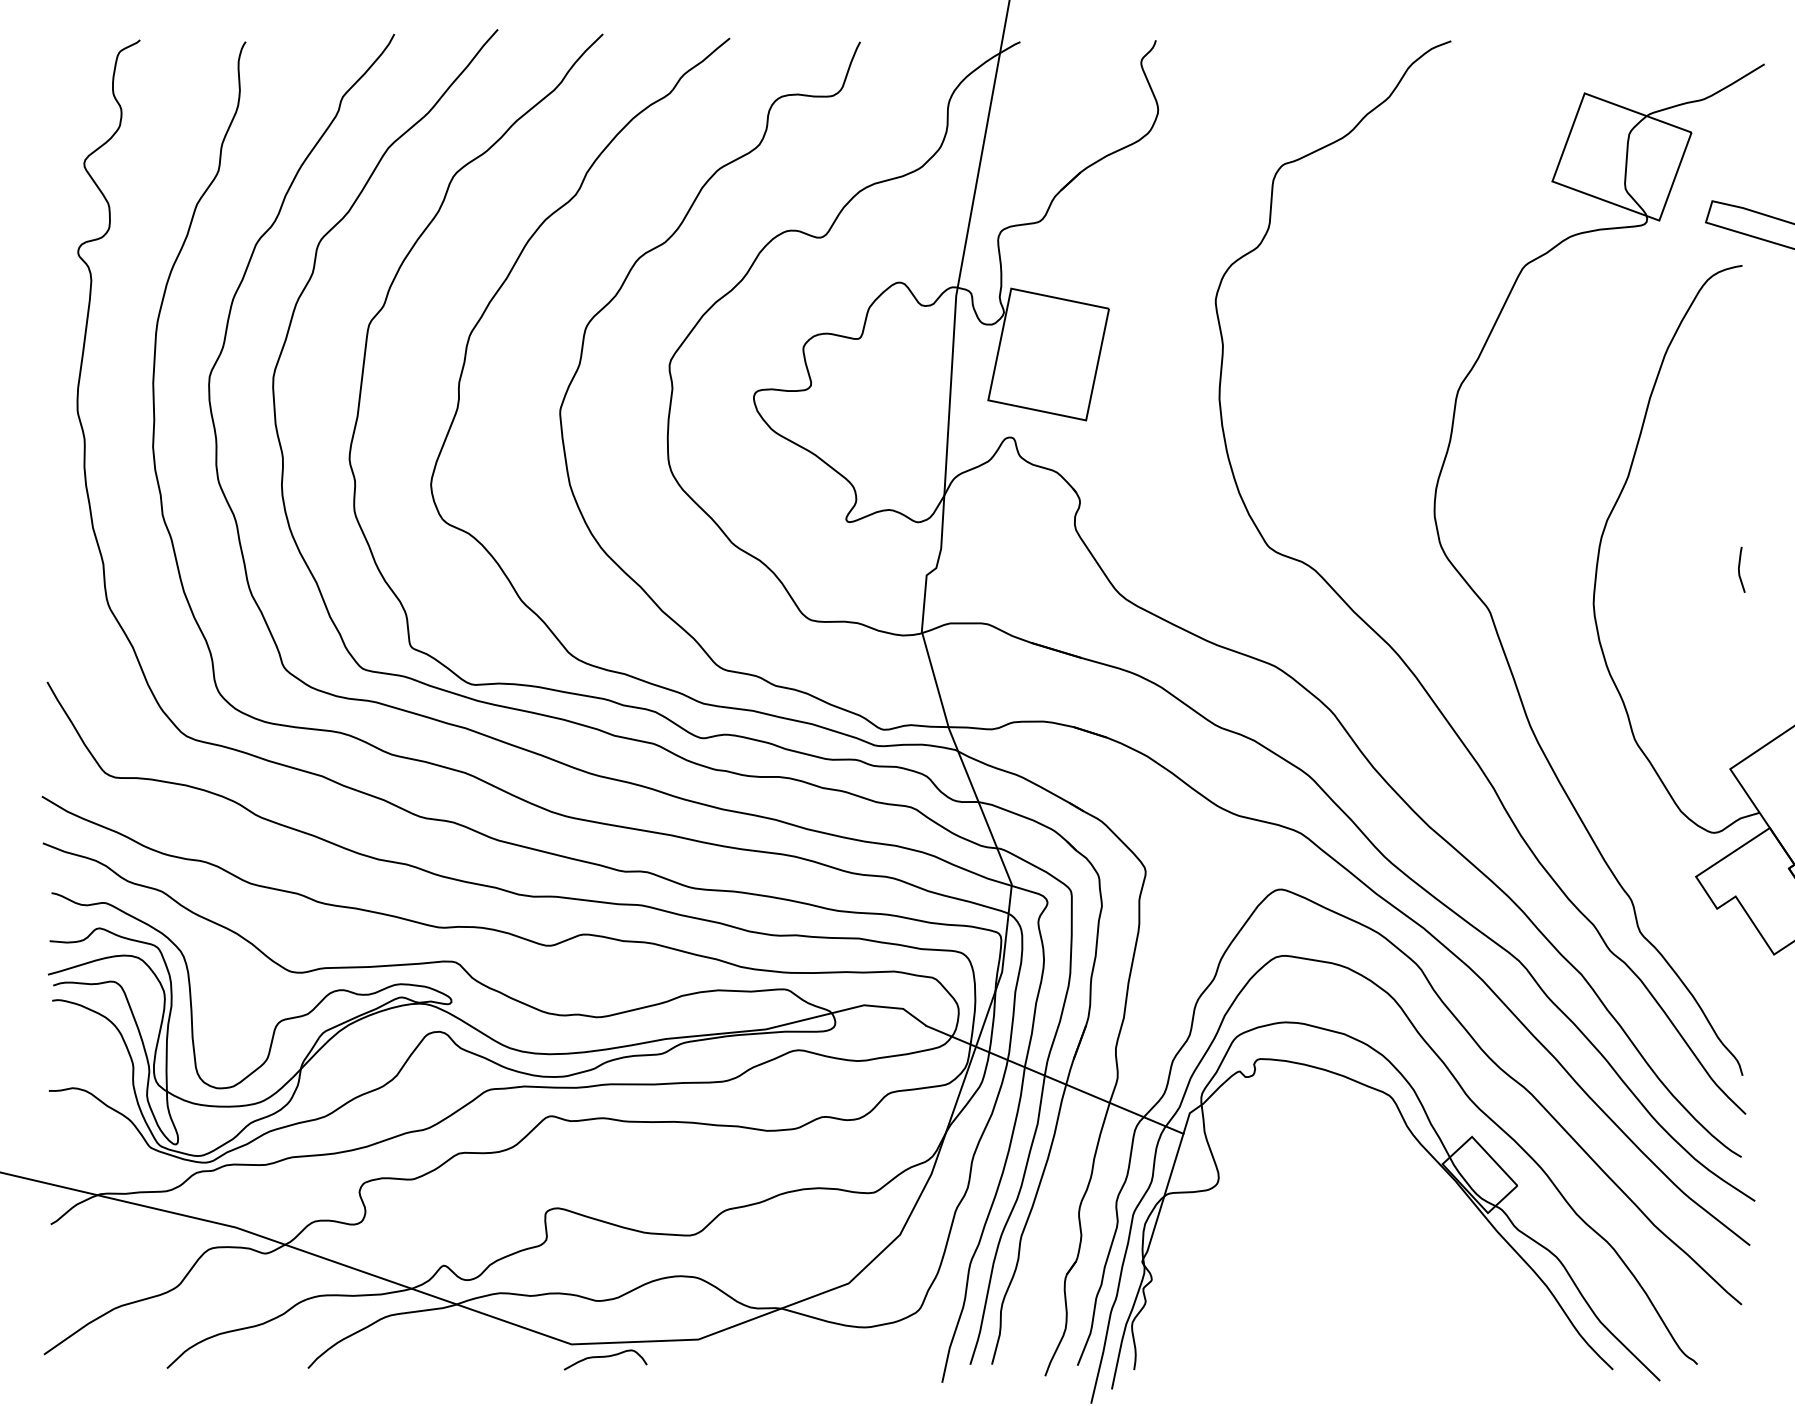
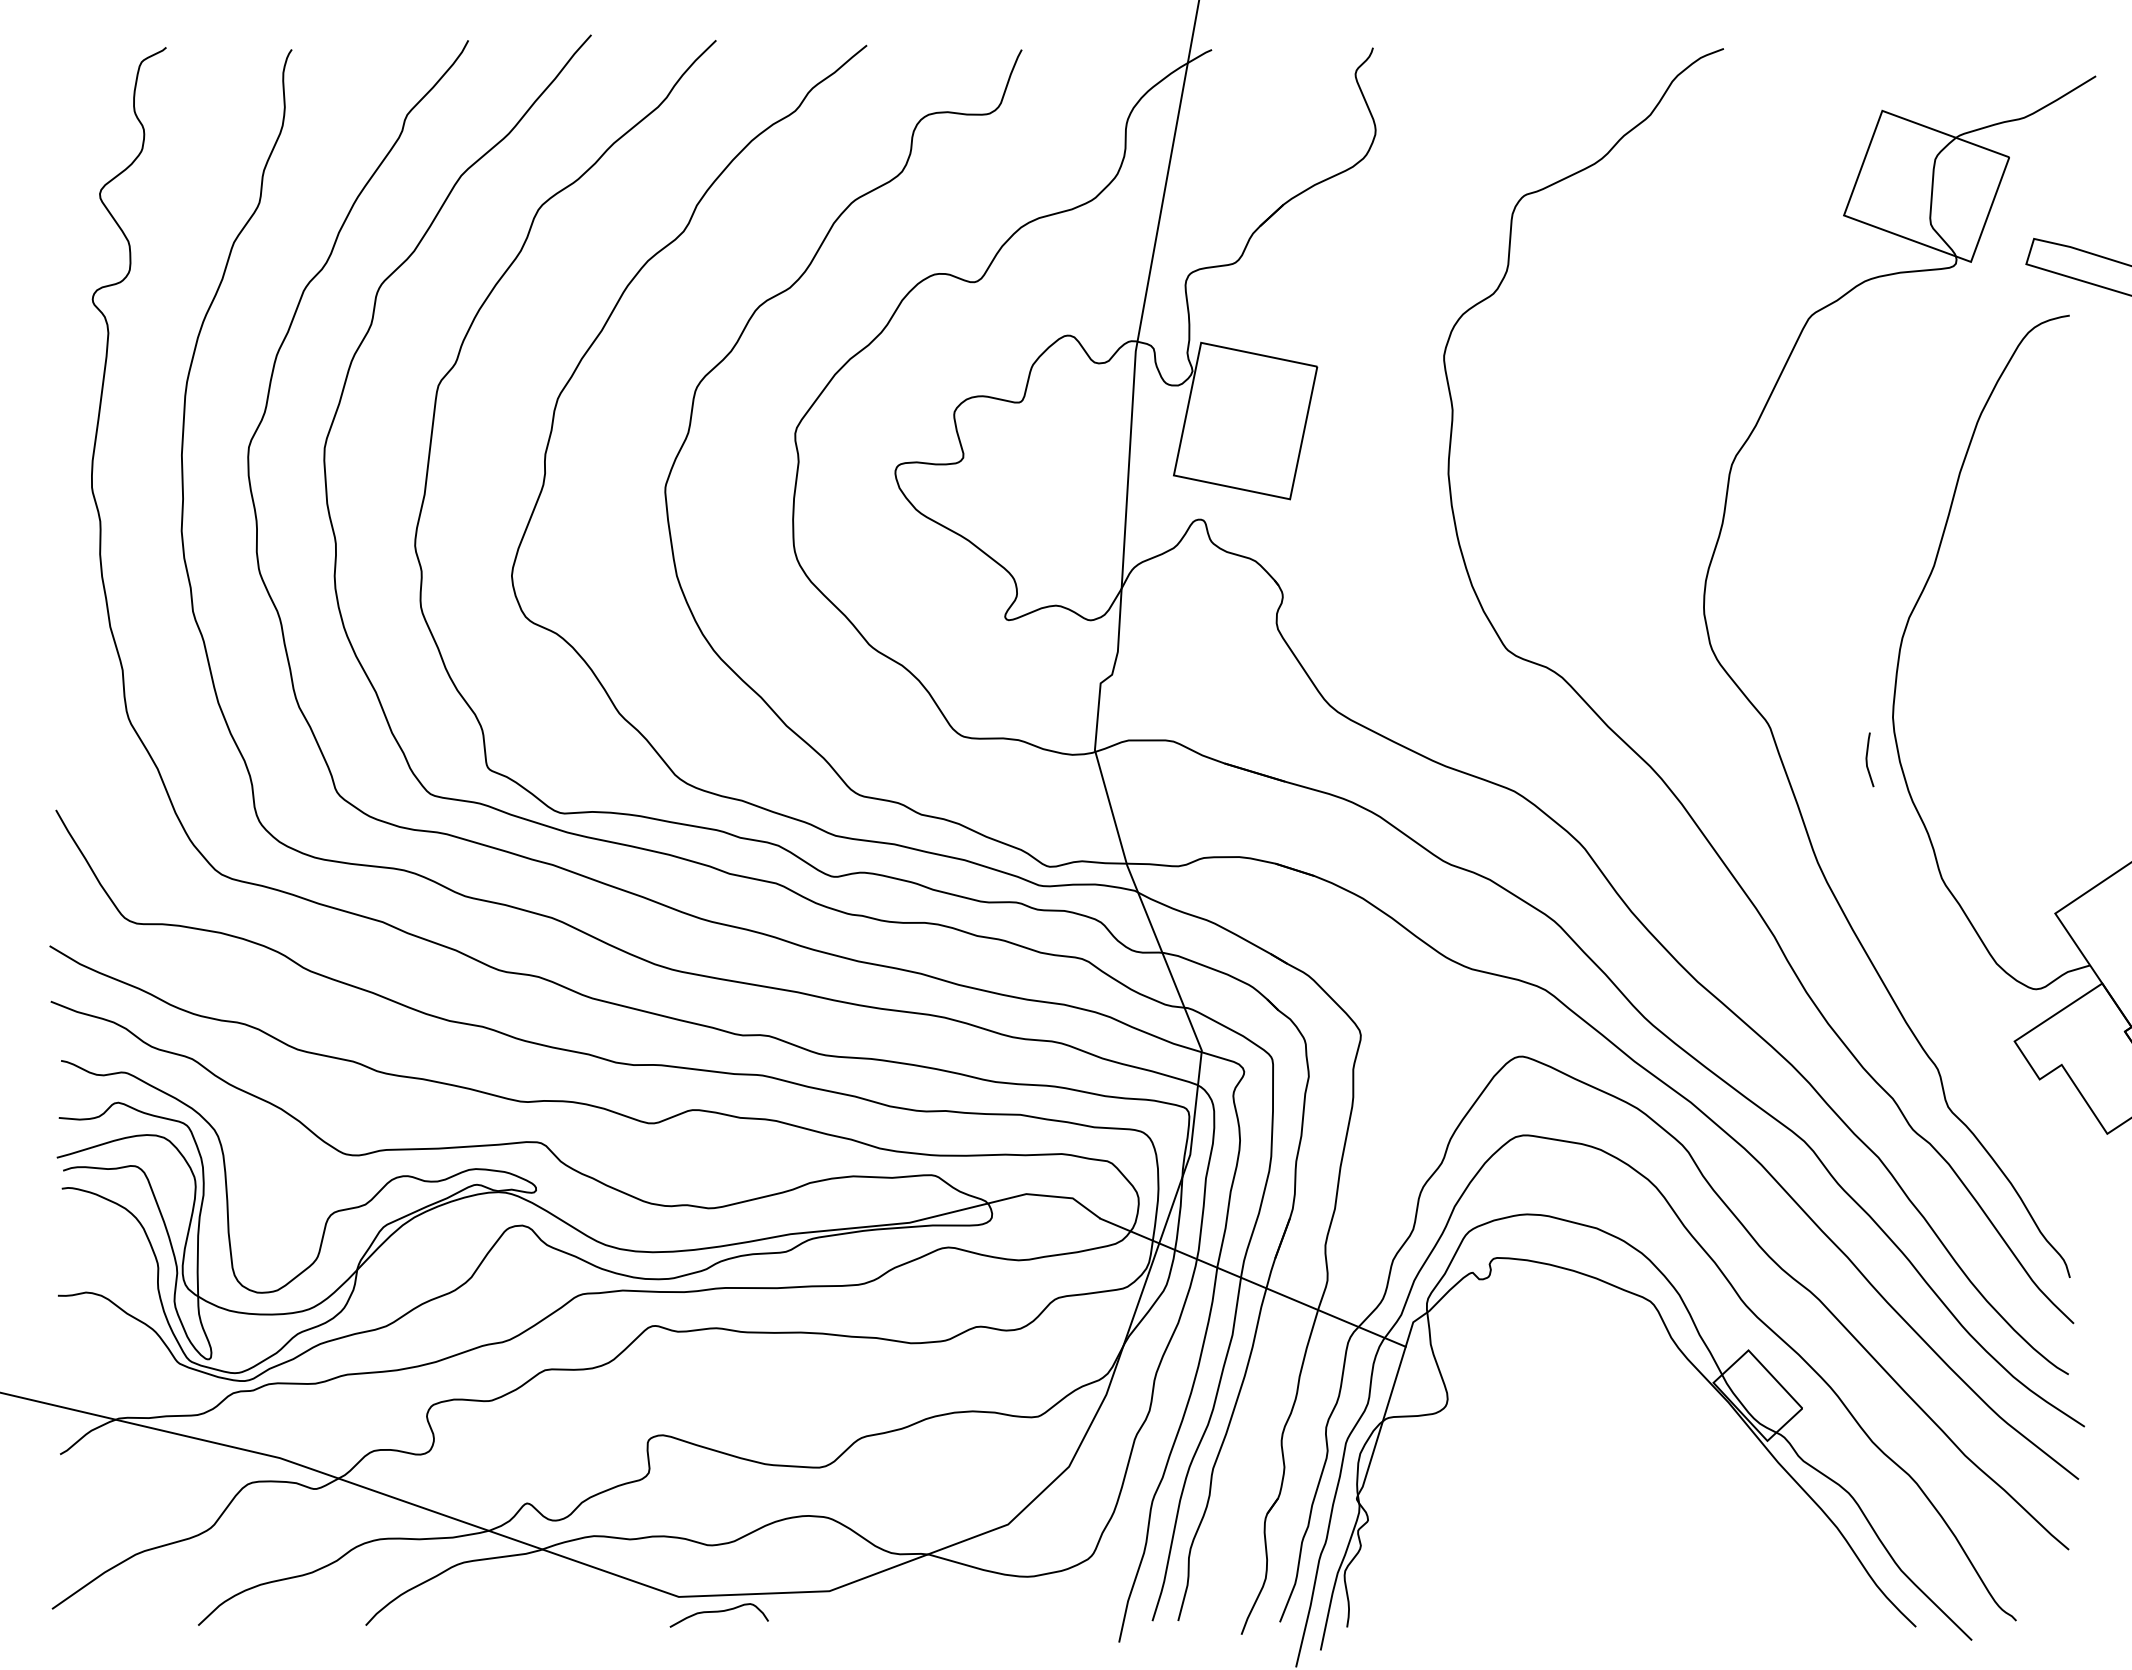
line: (1739, 569) -> (1867, 759), moved

